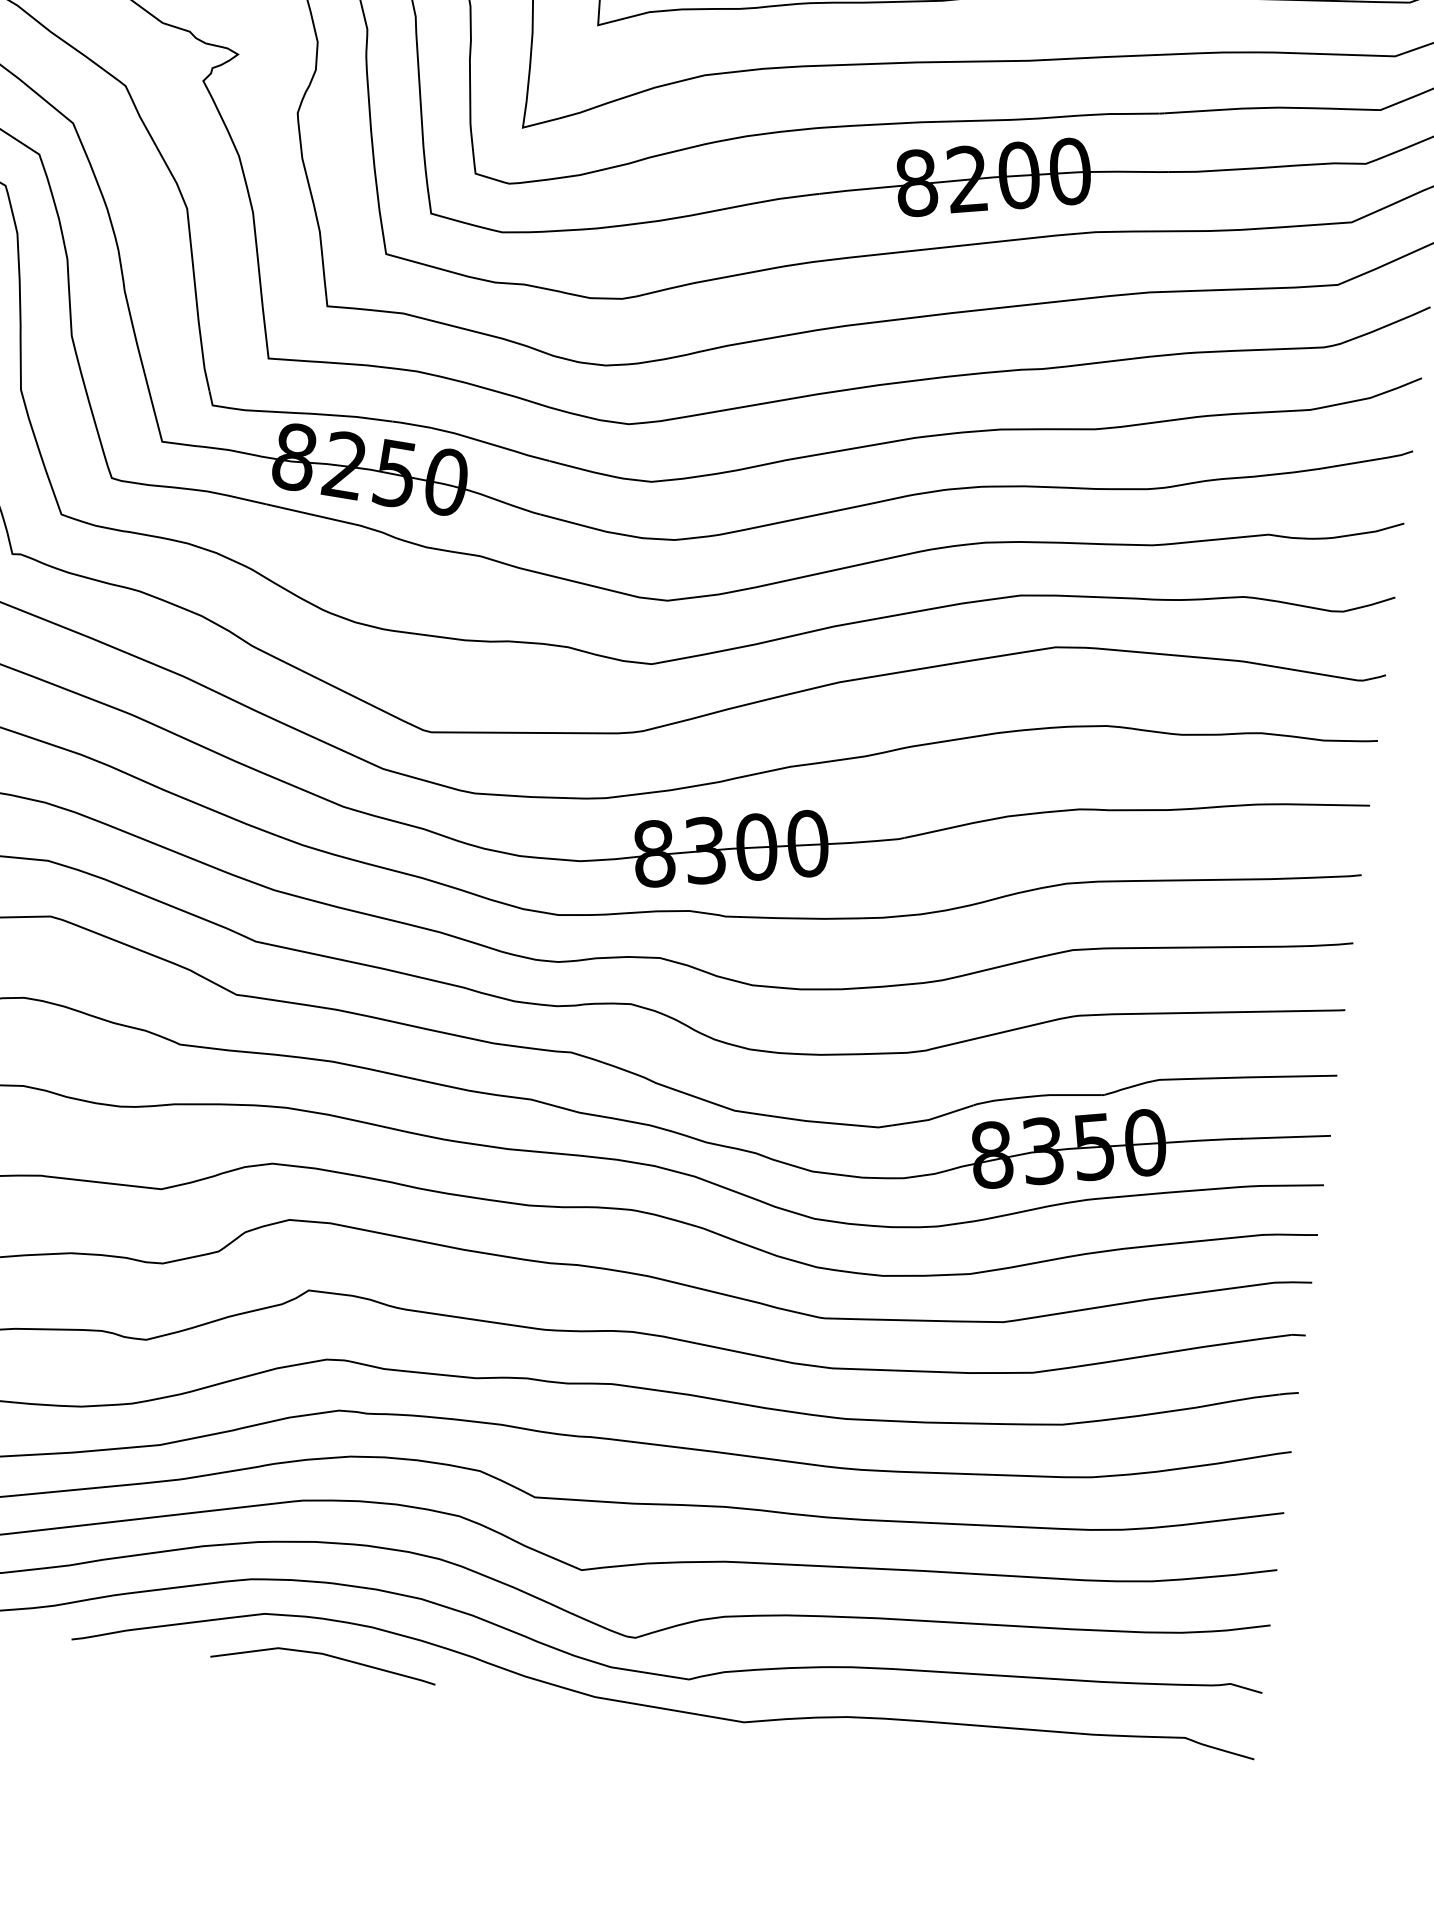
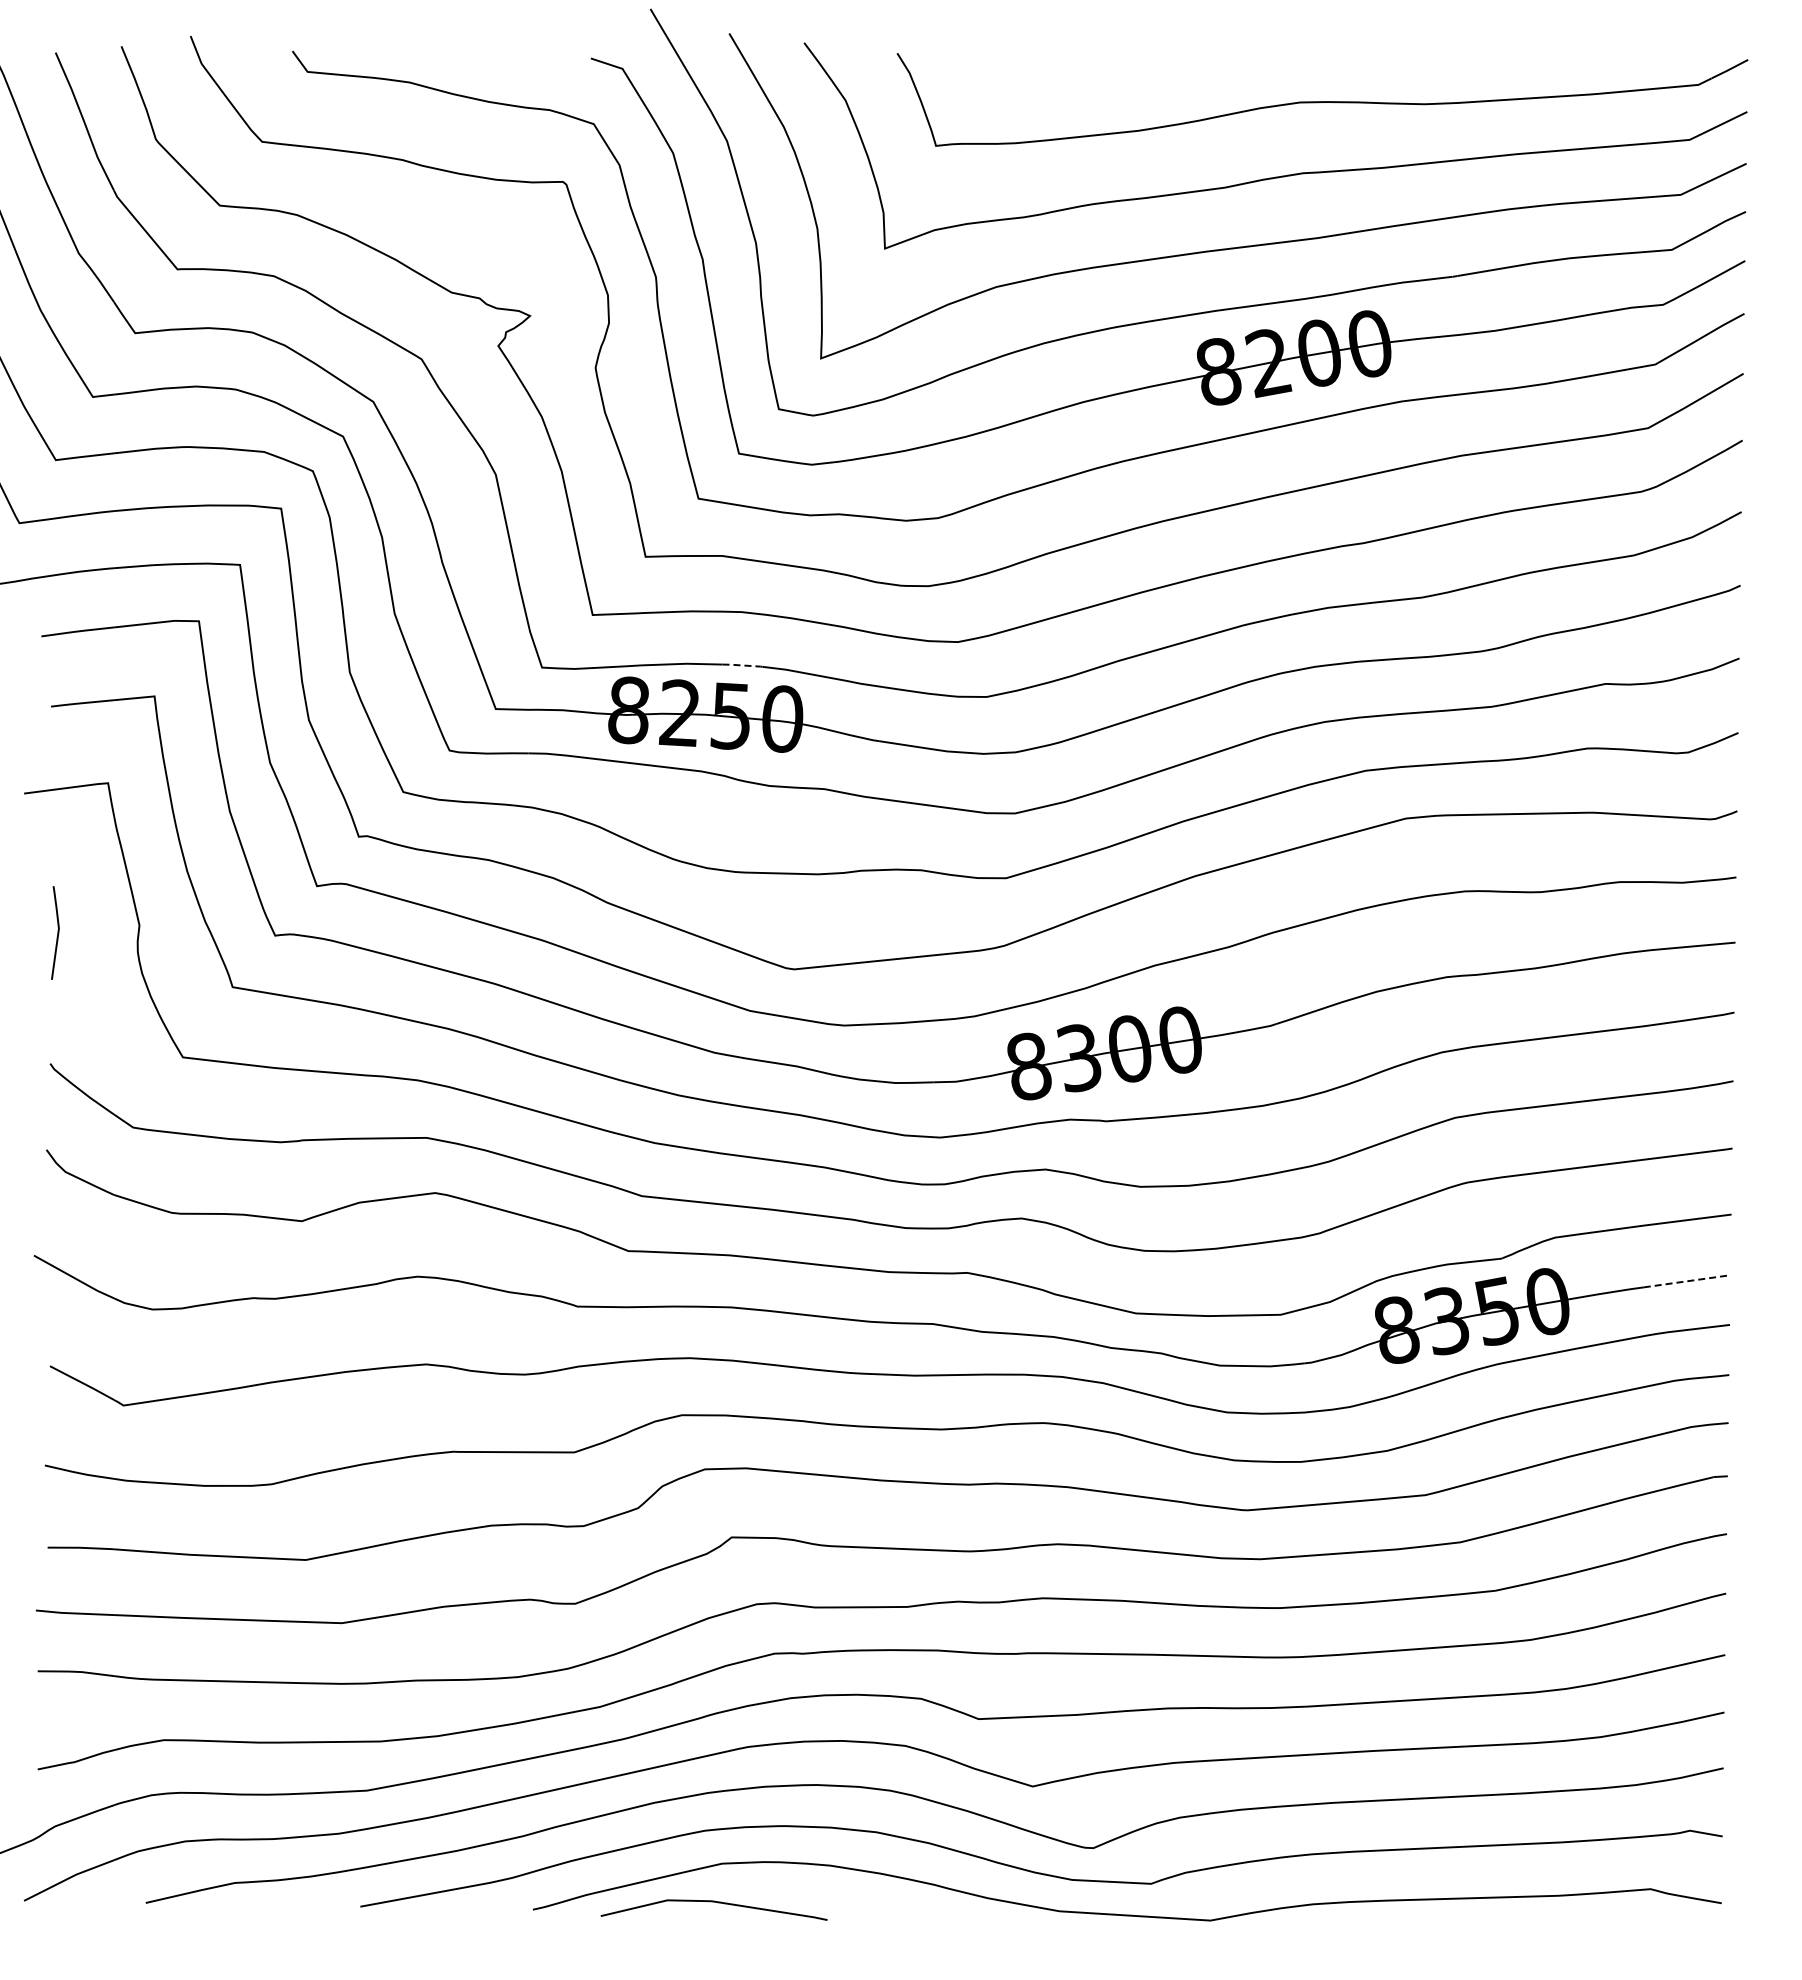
line: (412, 424) -> (742, 665), solid -> dashed
line: (1286, 1137) -> (1687, 1281), solid -> dashed
curve: (323, 1655) -> (713, 1902), moved

